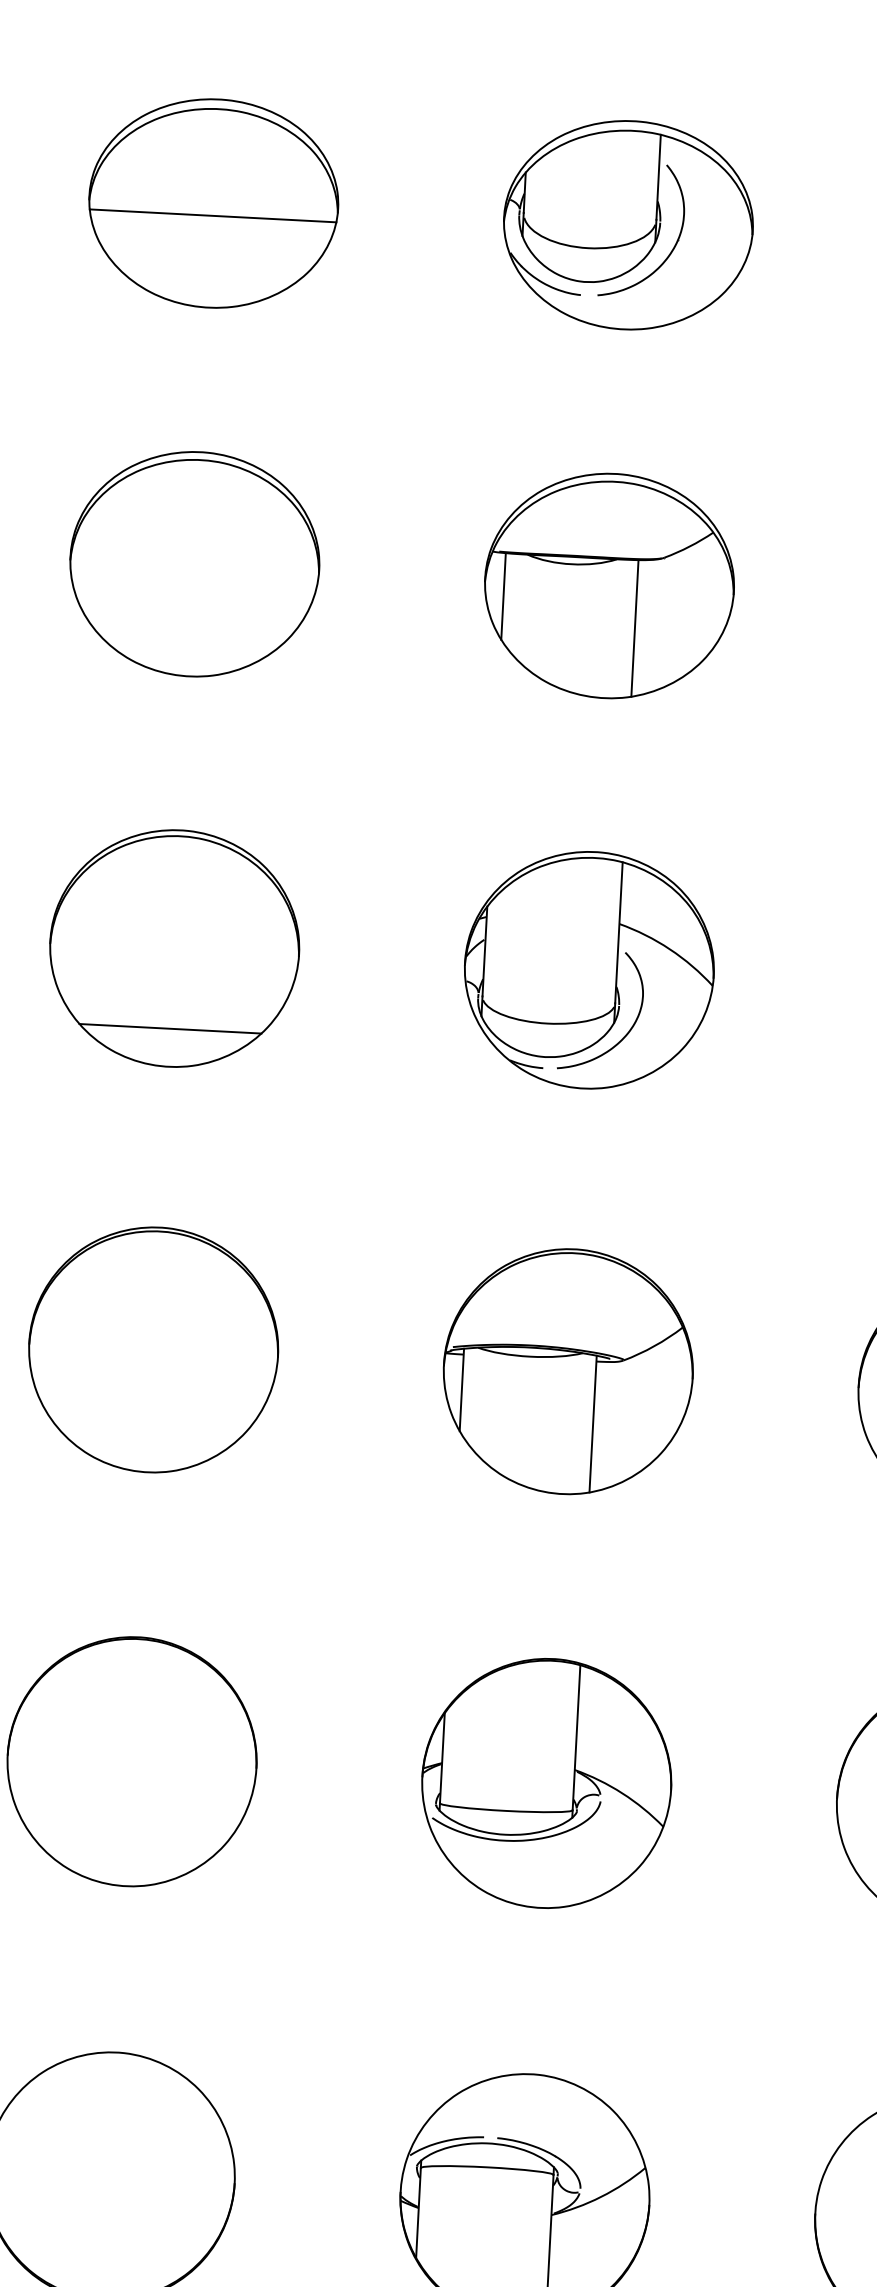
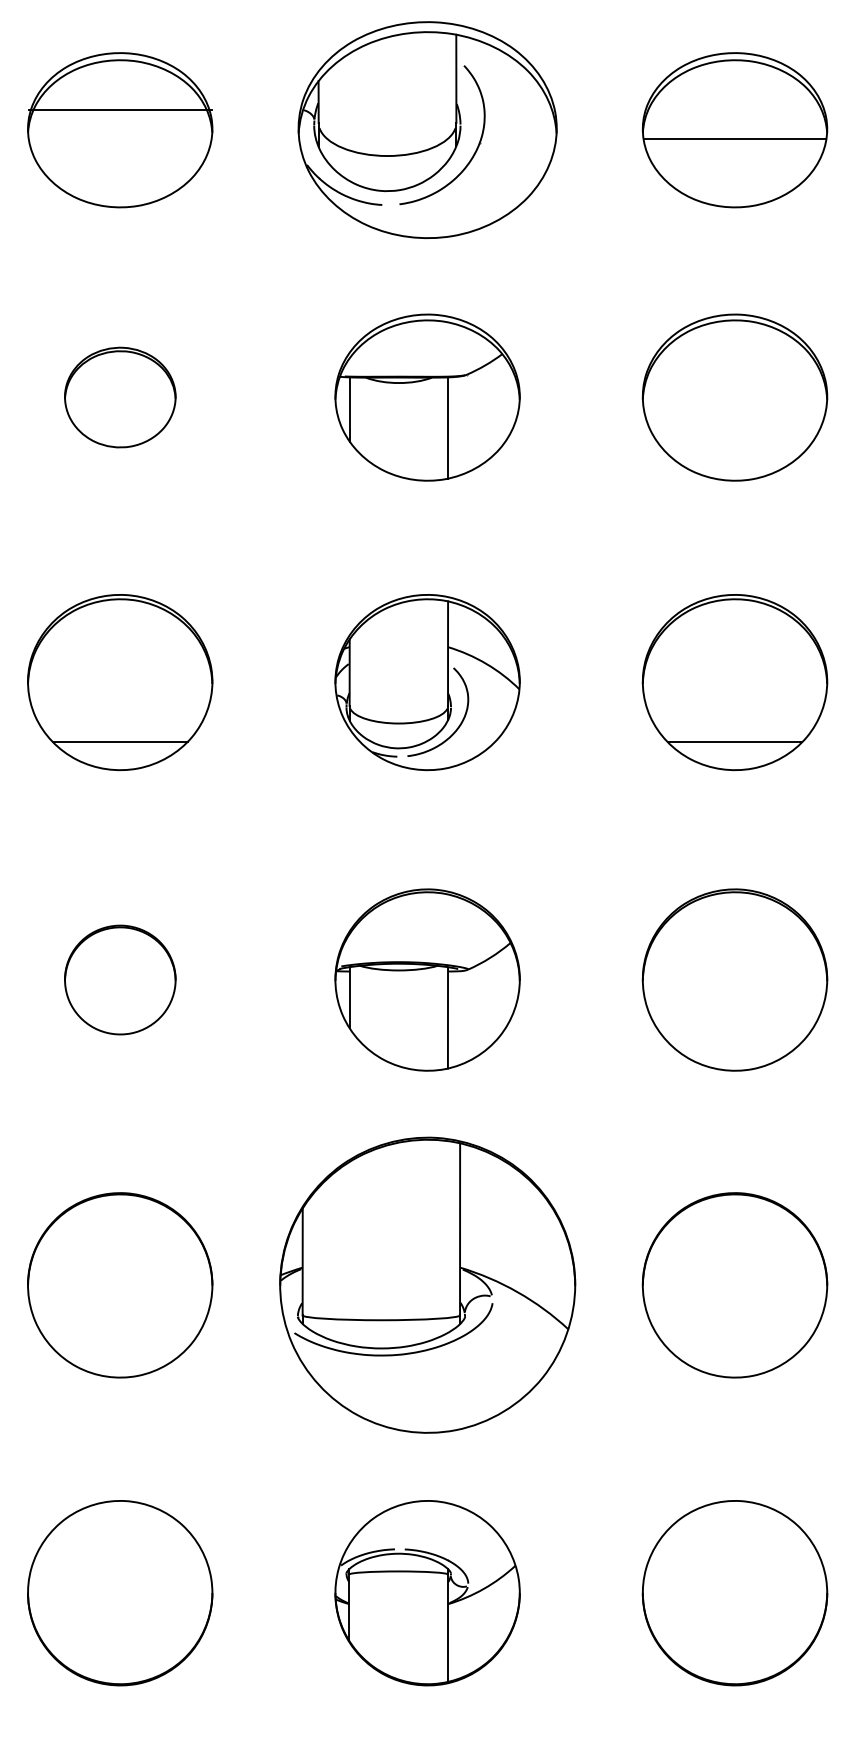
line: (212, 215) -> (119, 110), moved
part: (628, 225) -> (427, 130), size x1.4
part: (195, 564) -> (120, 397), size x0.6
part: (154, 1349) -> (120, 979), size x0.6
part: (546, 1783) -> (427, 1285), size x1.6

